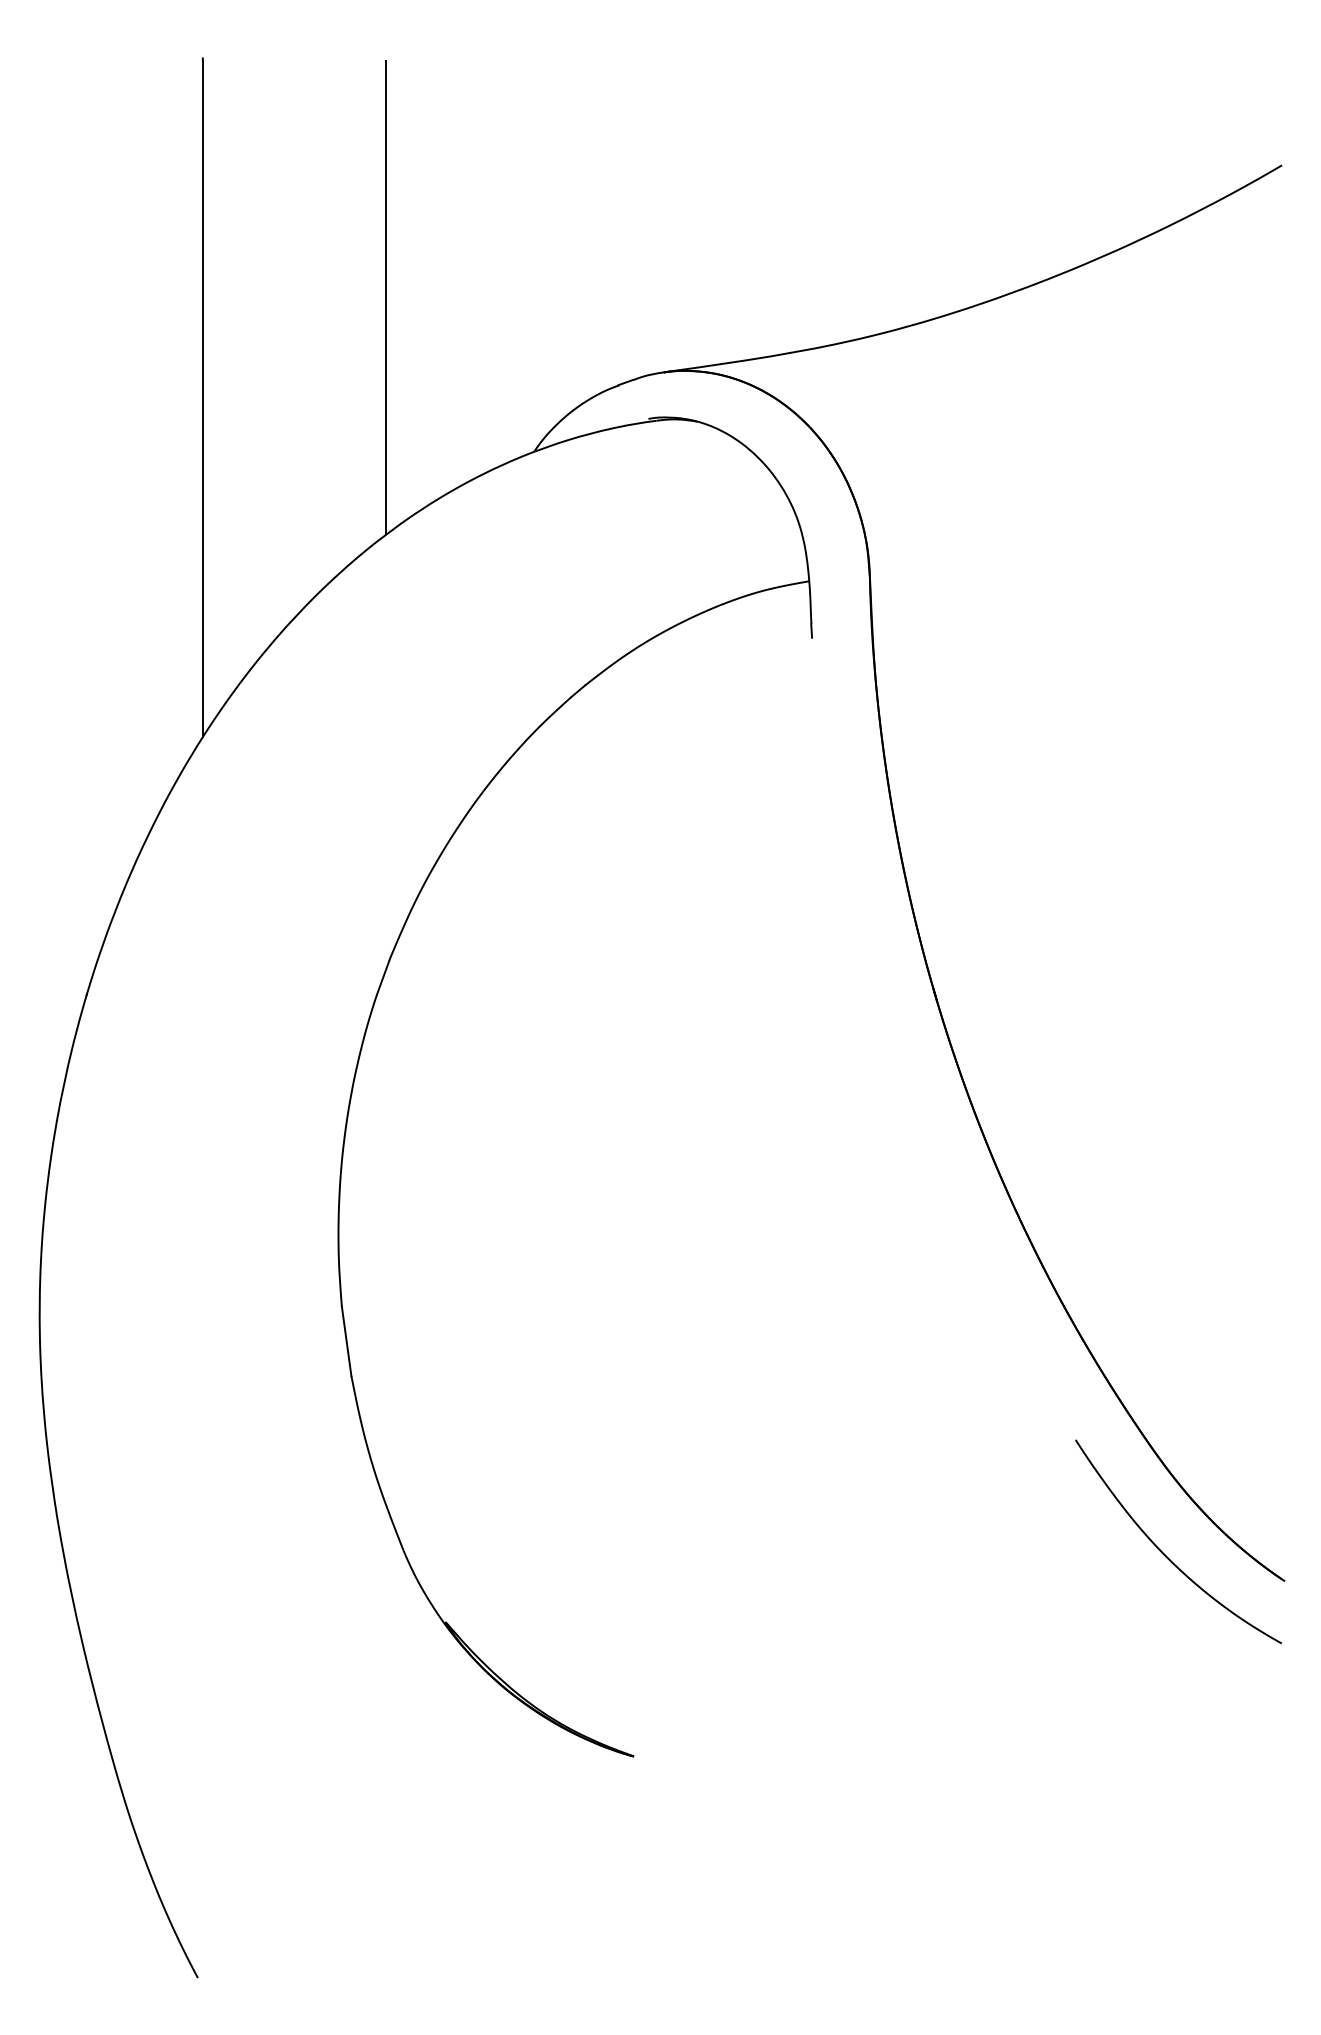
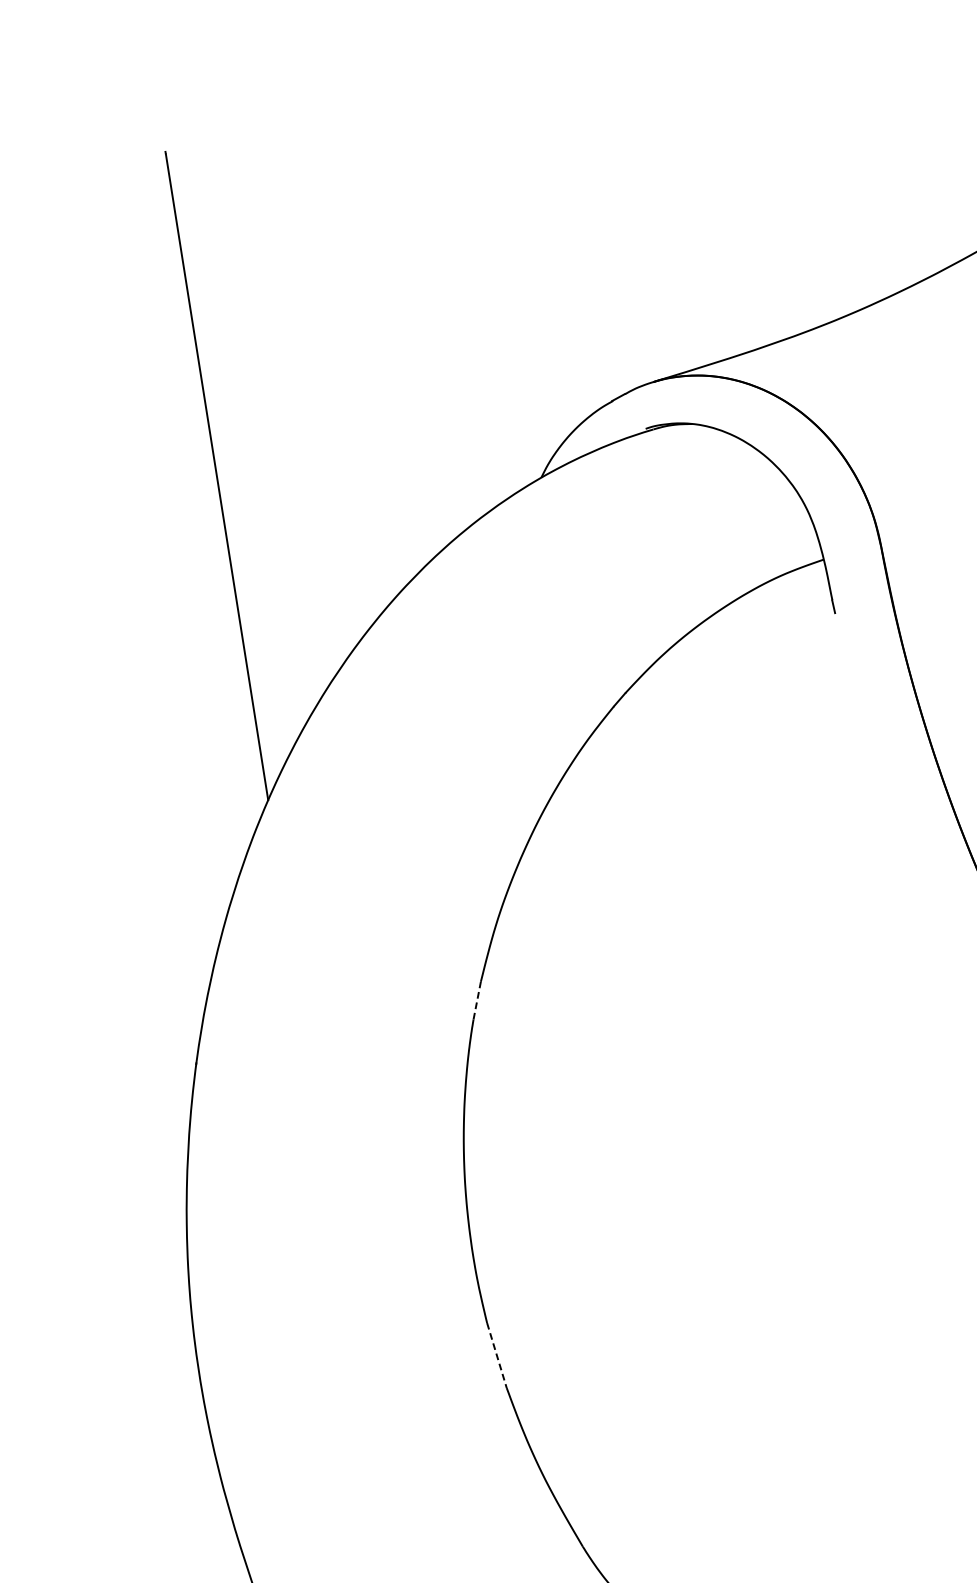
line: (386, 297) -> (377, 352), removed
line: (383, 975) -> (476, 1000), solid -> dashed
line: (346, 1341) -> (496, 1355), solid -> dashed

